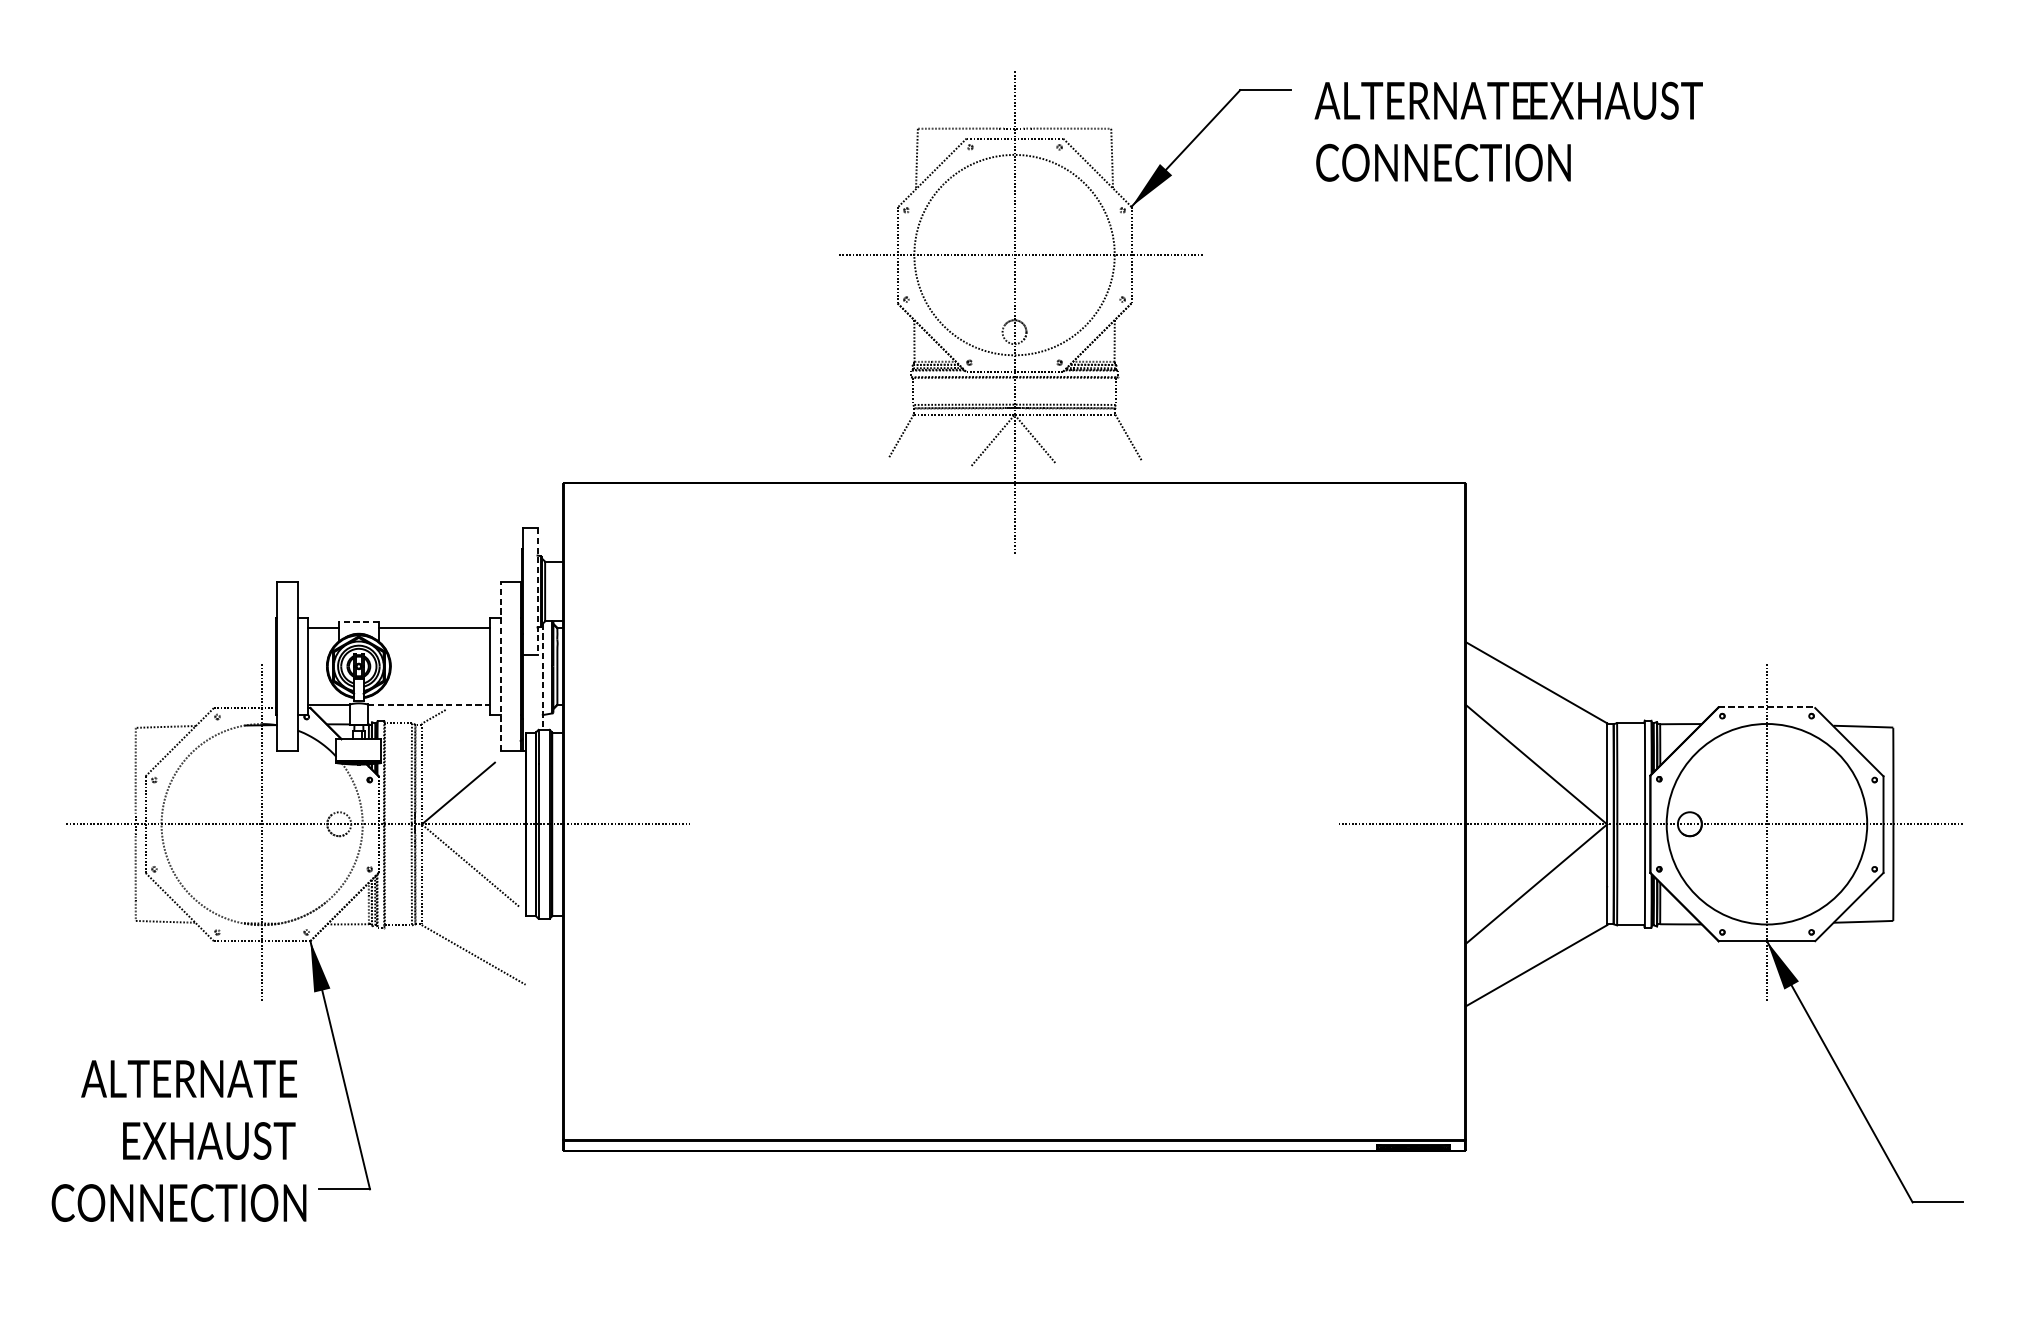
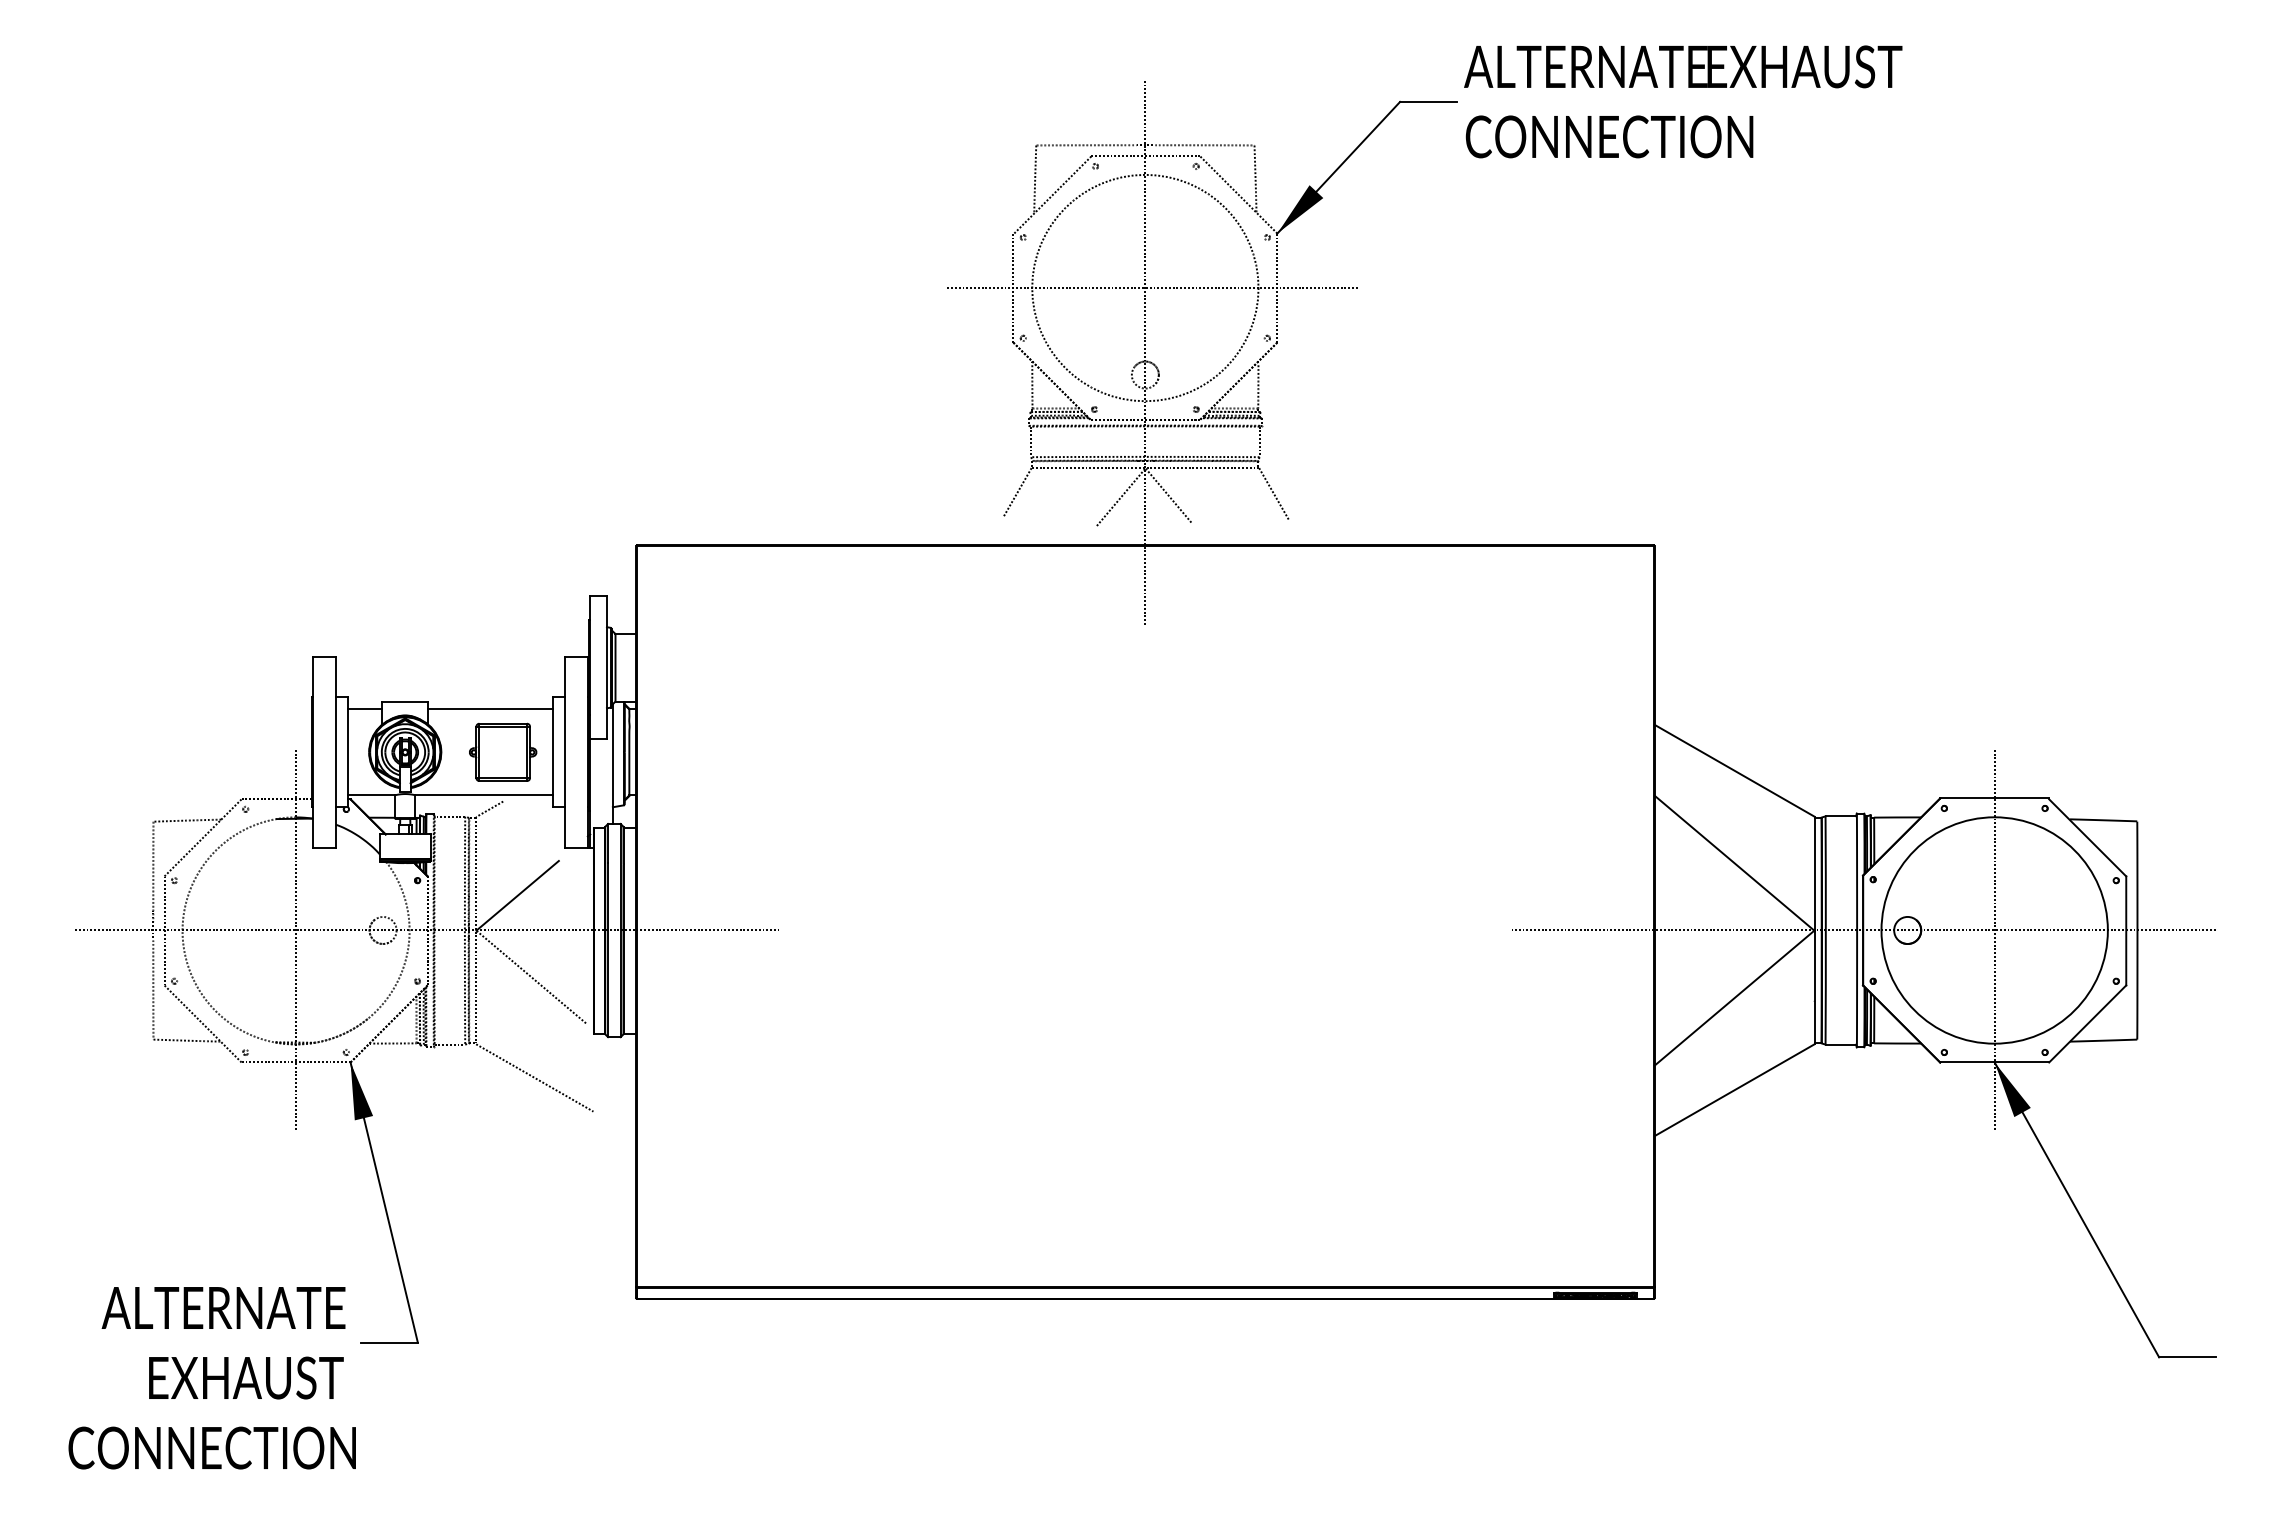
text: (1508, 131) -> (1683, 101), moved
line: (537, 591) -> (606, 667), dashed -> solid
line: (359, 622) -> (405, 702), dashed -> solid
part: (445, 665) -> (503, 751), added
line: (500, 665) -> (565, 751), dashed -> solid
line: (542, 677) -> (612, 764), dashed -> solid
line: (429, 704) -> (484, 795), dashed -> solid
line: (1767, 707) -> (1995, 798), dashed -> solid
text: (178, 1141) -> (211, 1378), moved

